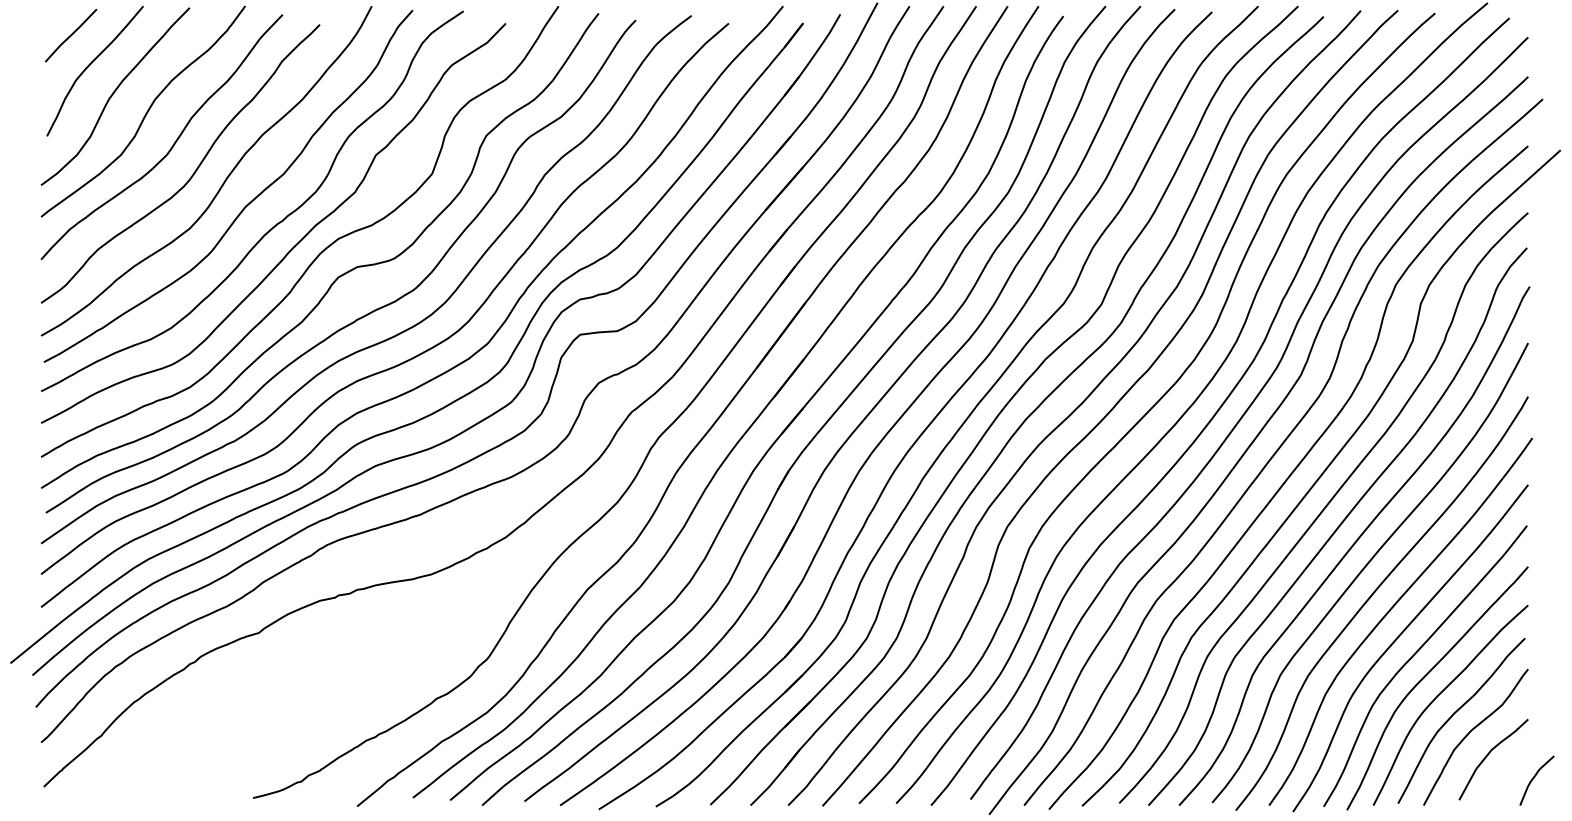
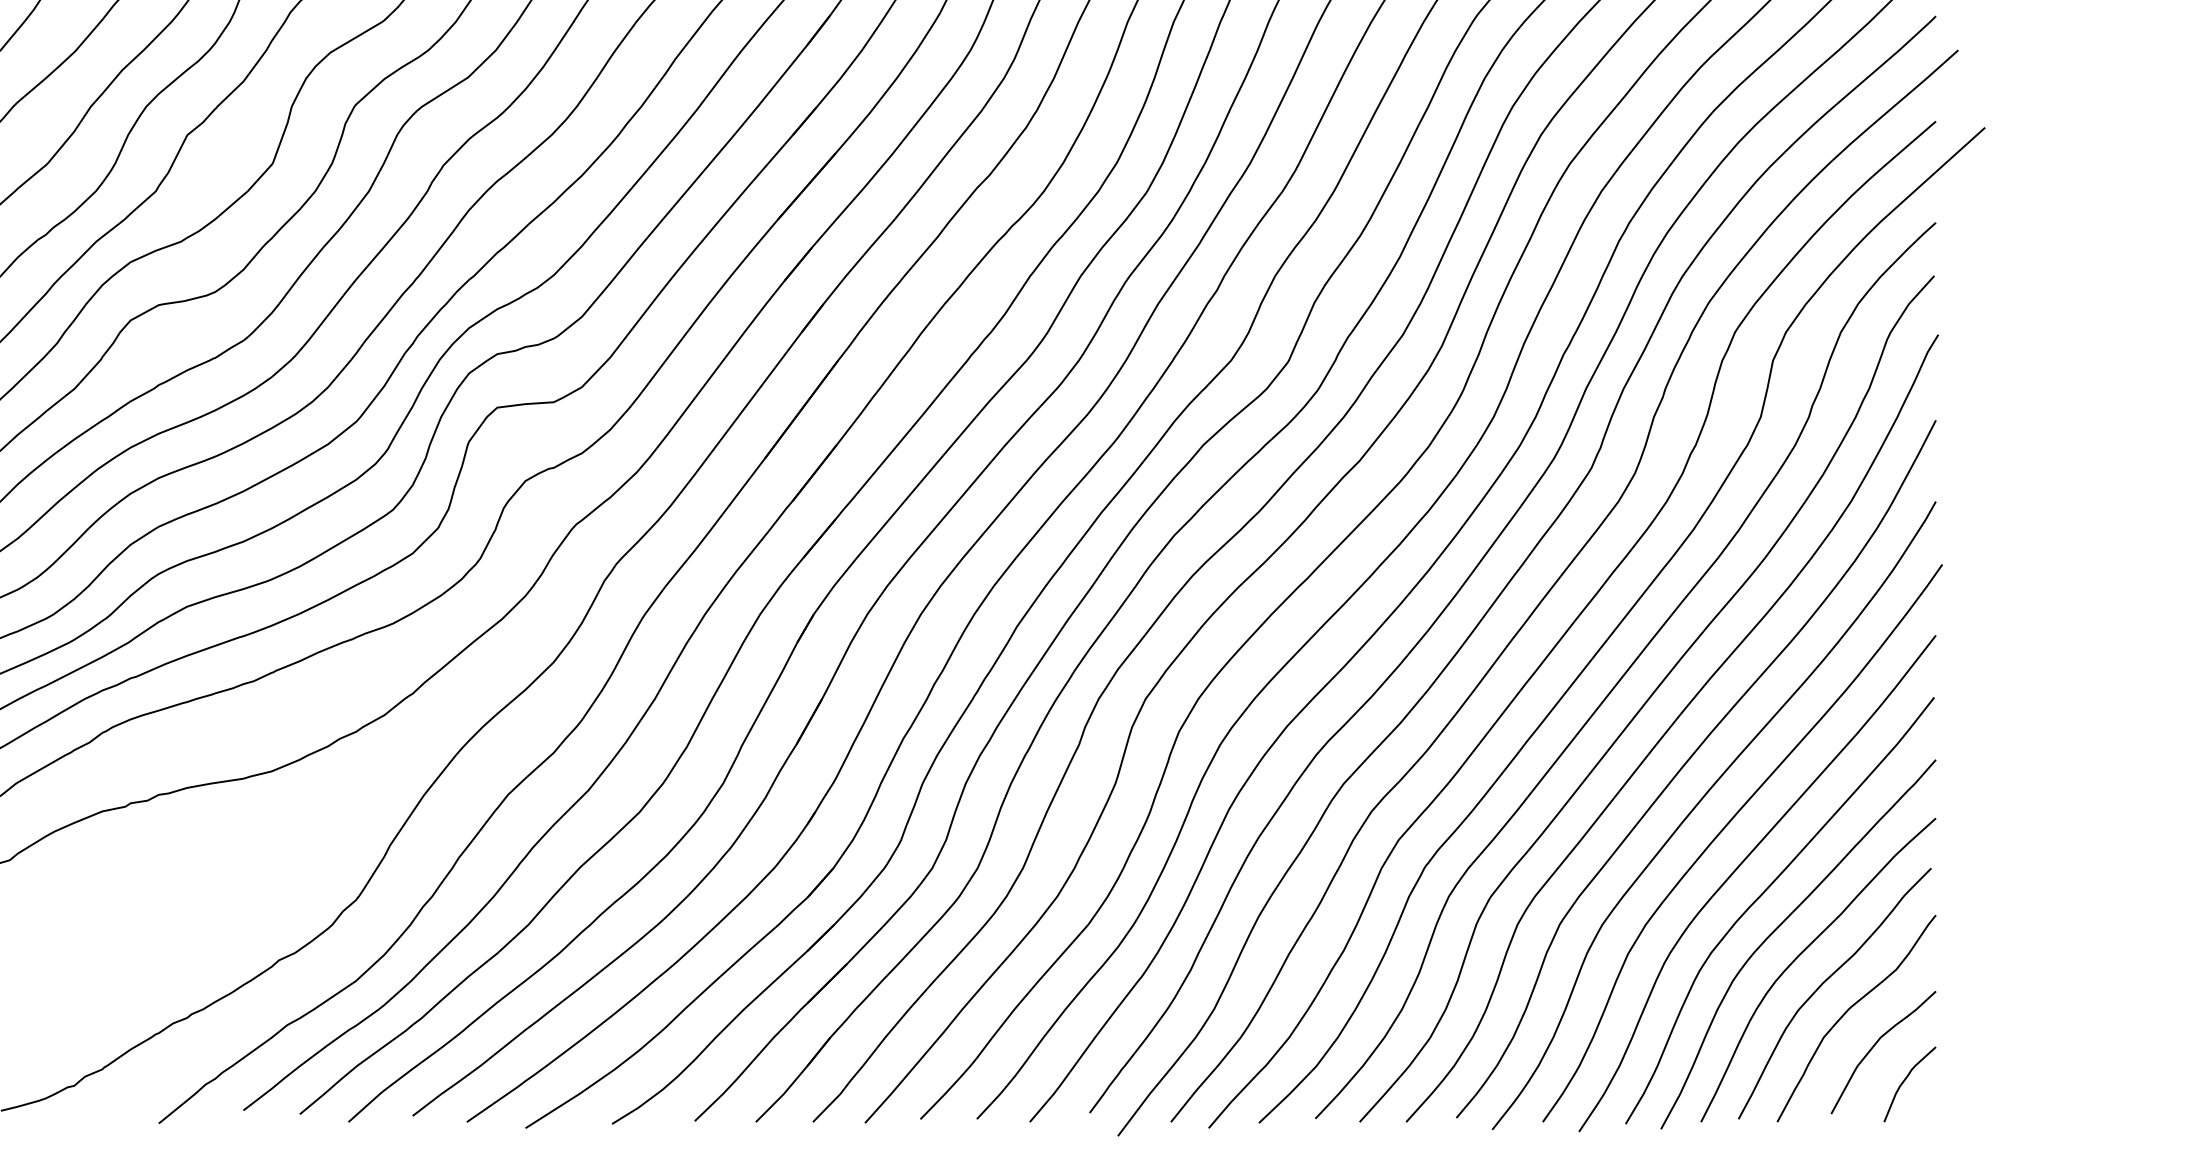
curve: (1534, 778) -> (1906, 1081), moved

